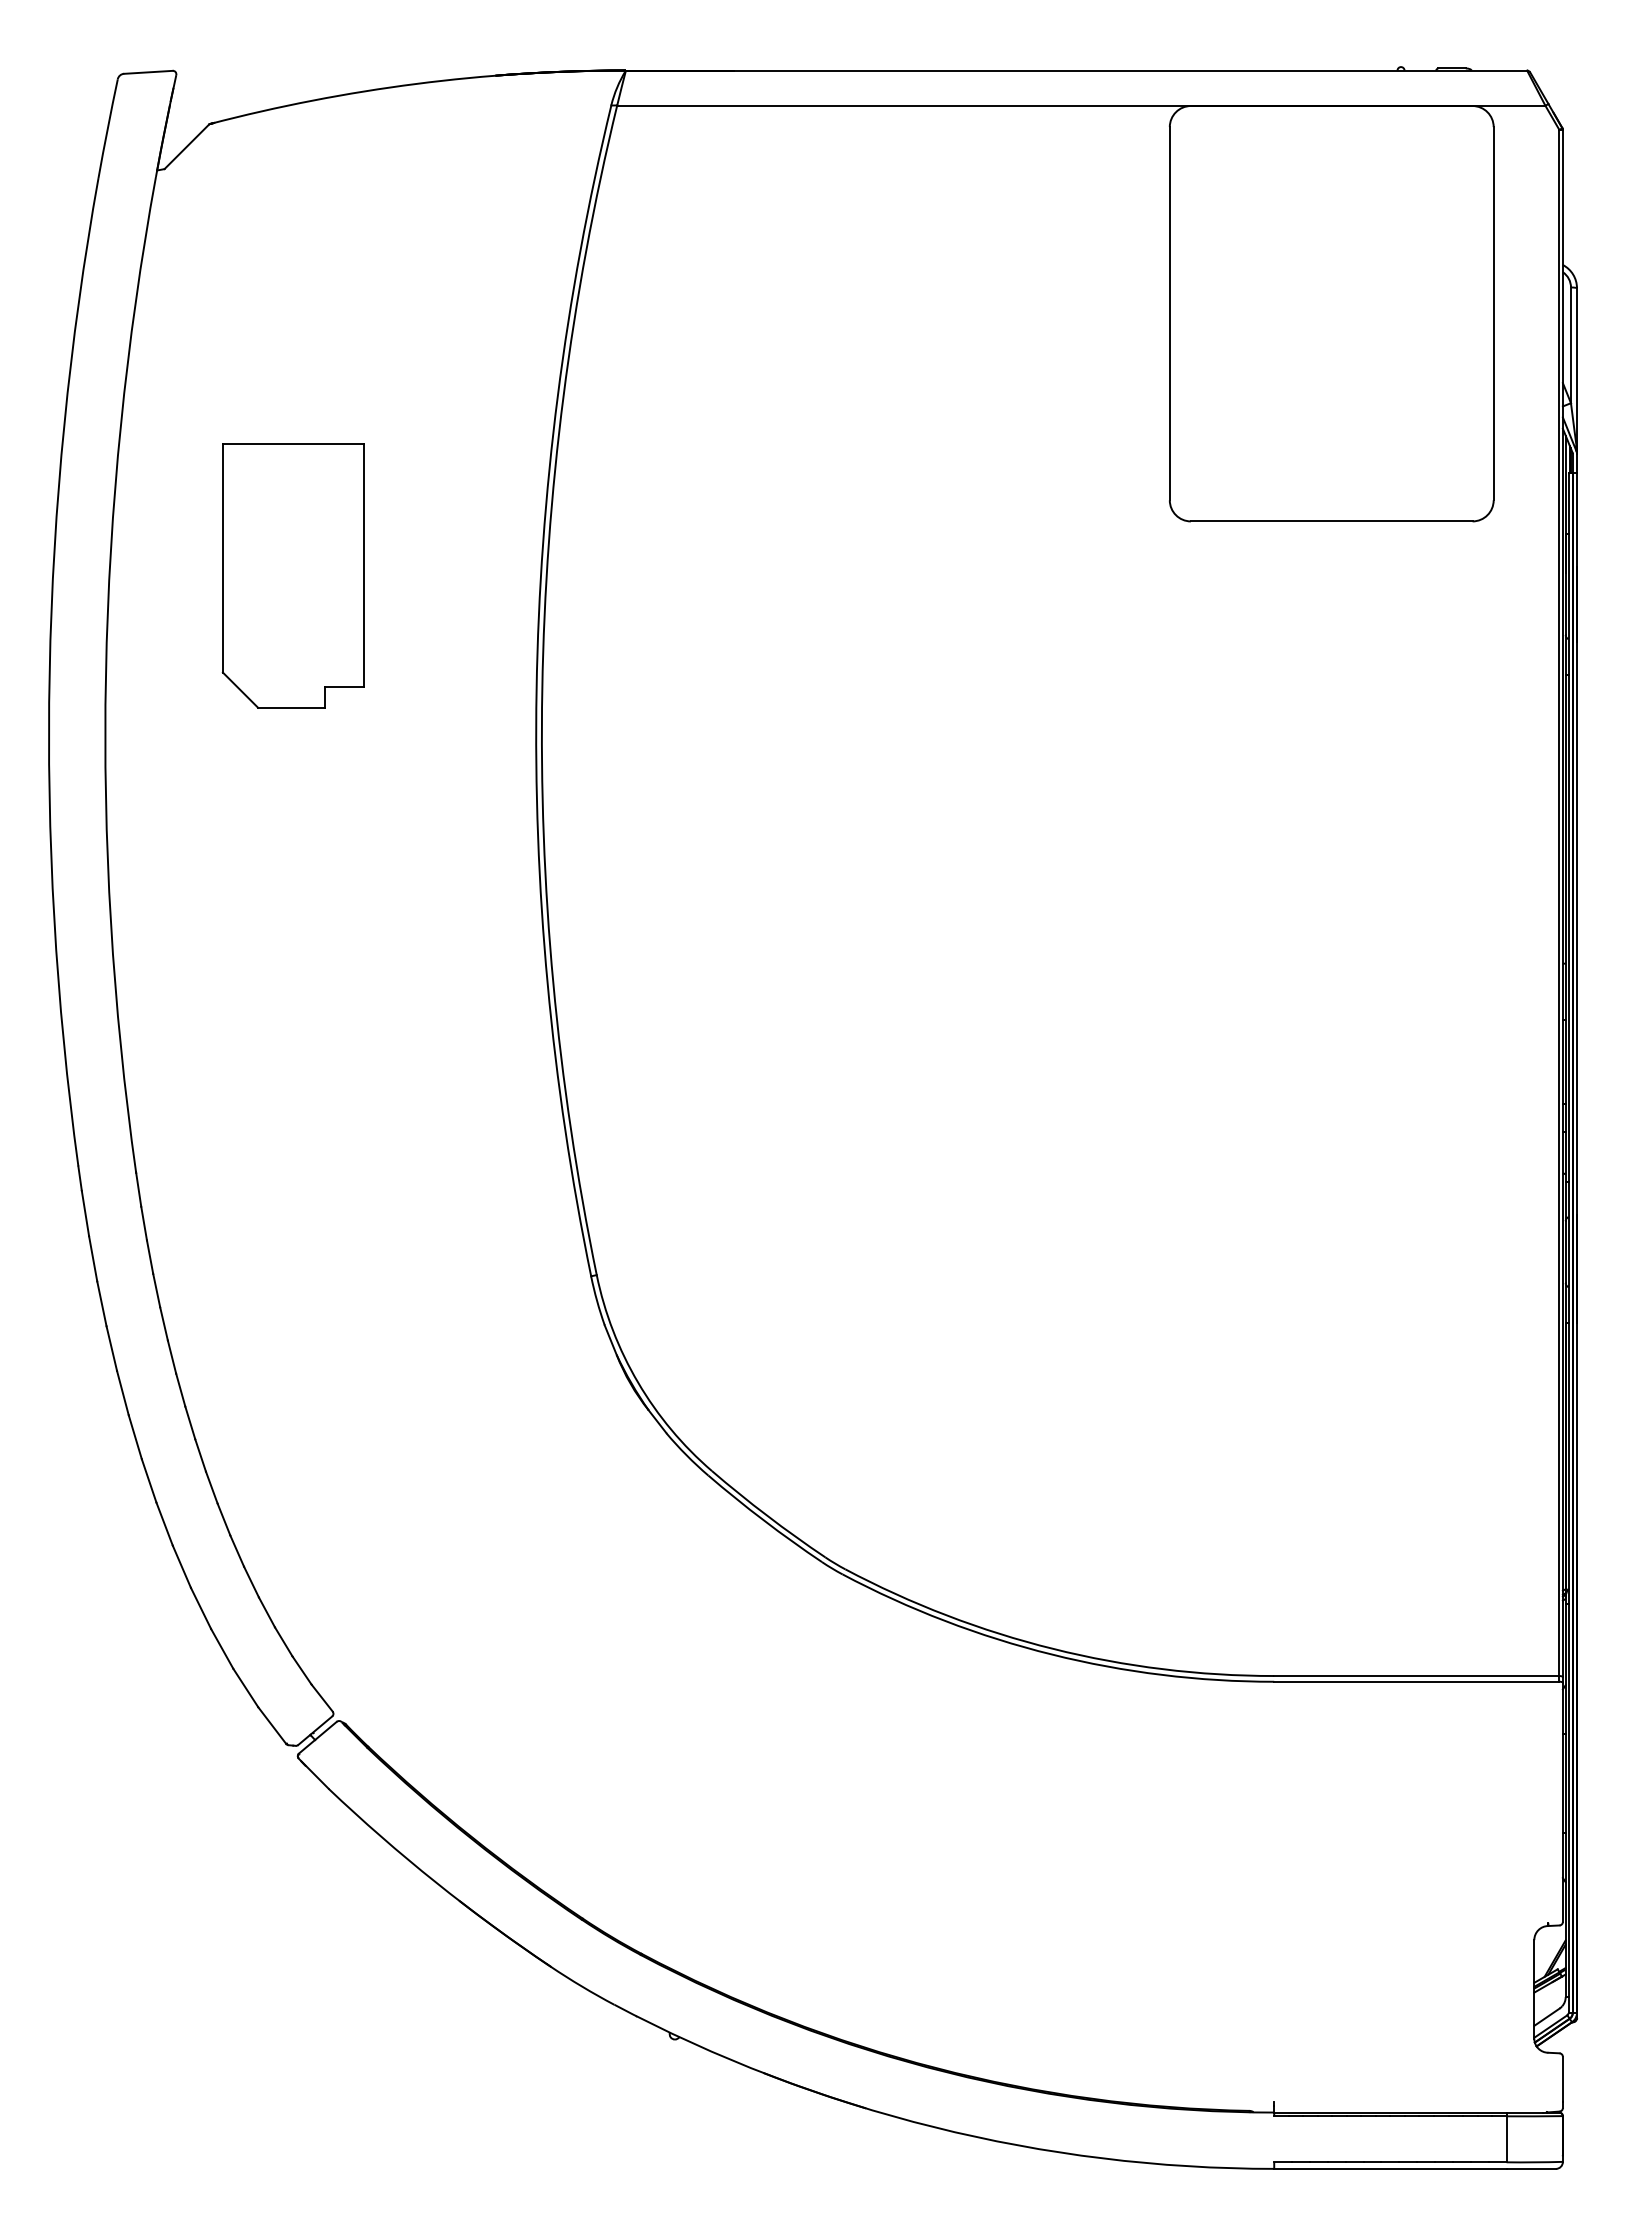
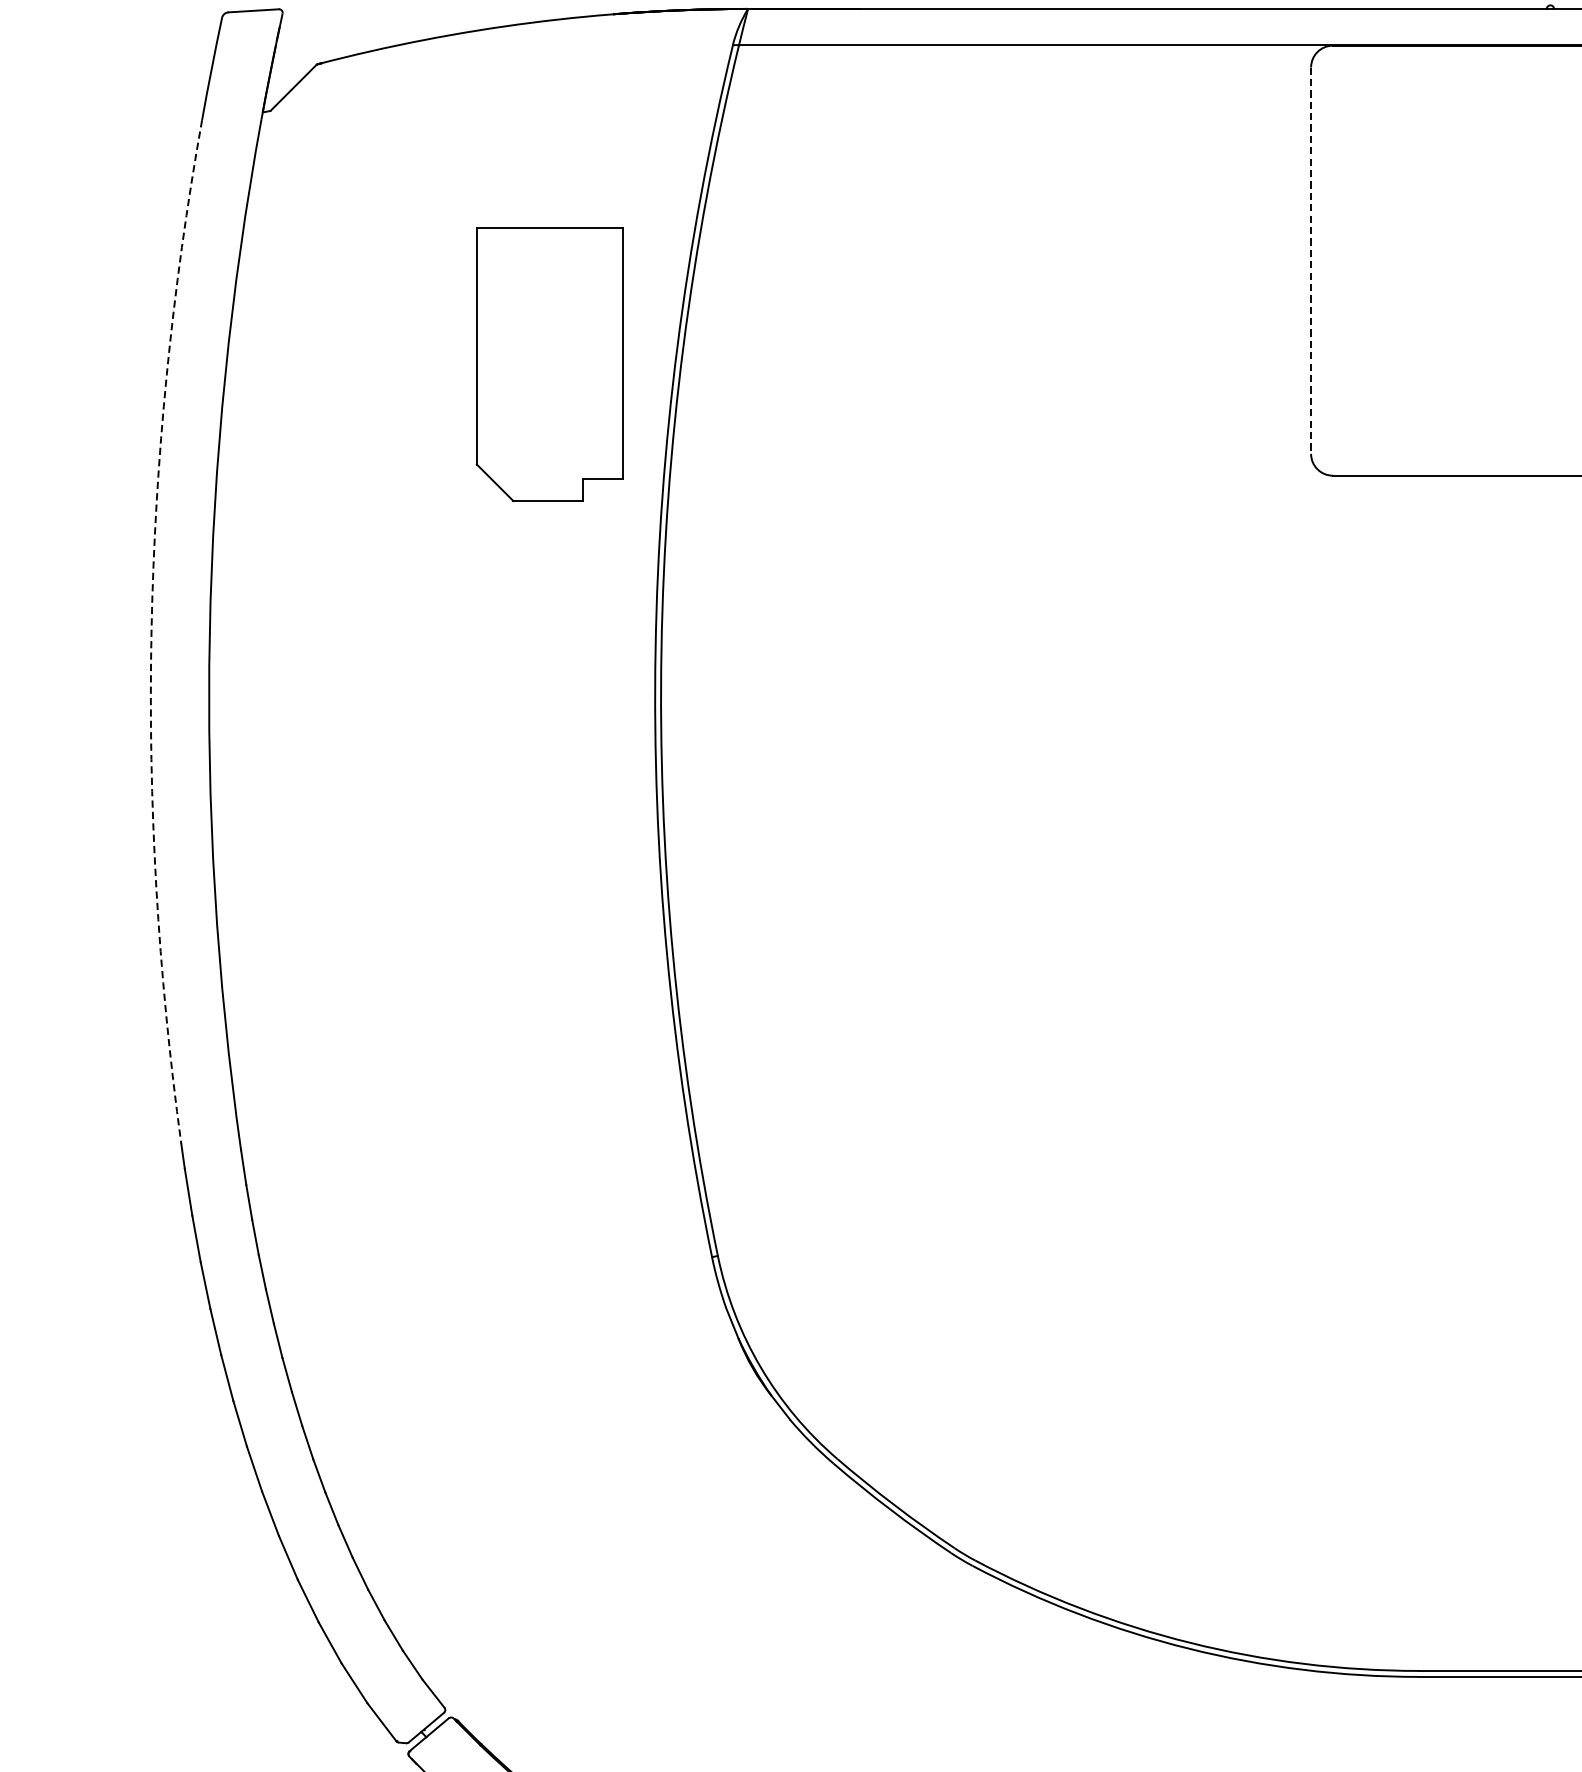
line: (1169, 313) -> (1310, 260), solid -> dashed
part: (292, 575) -> (548, 363), moved
arc: (49, 671) -> (151, 631), solid -> dashed

